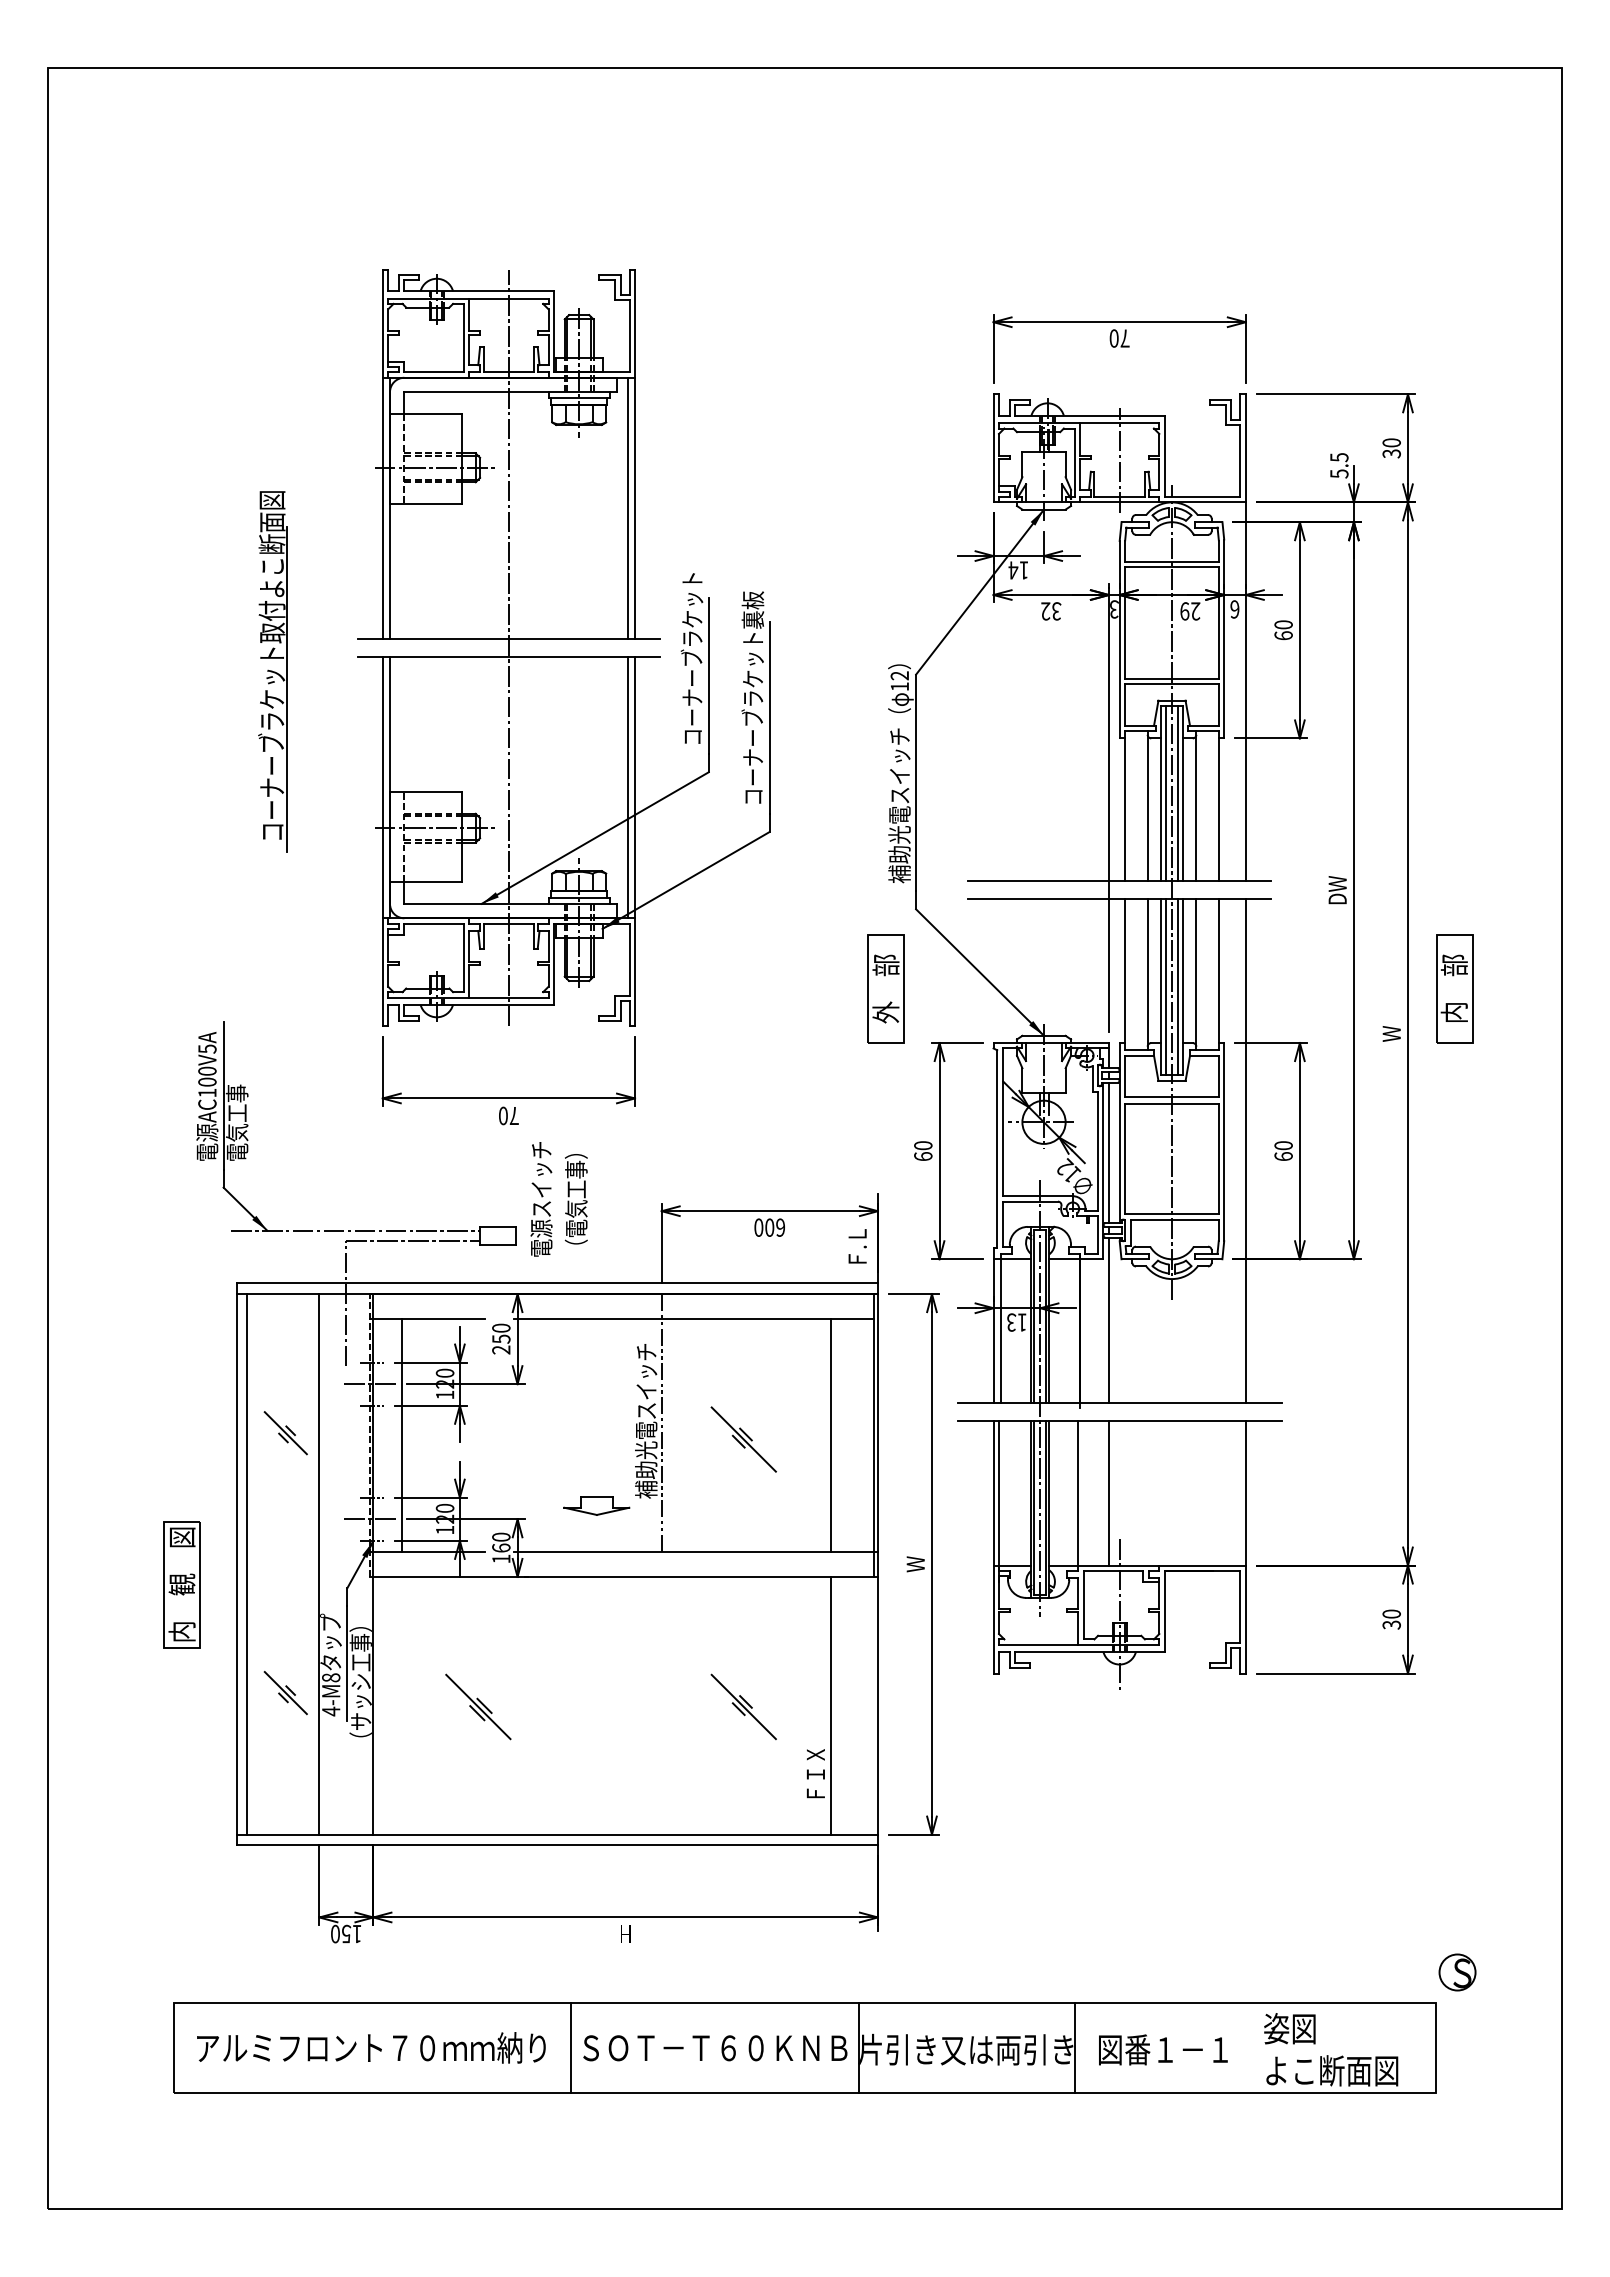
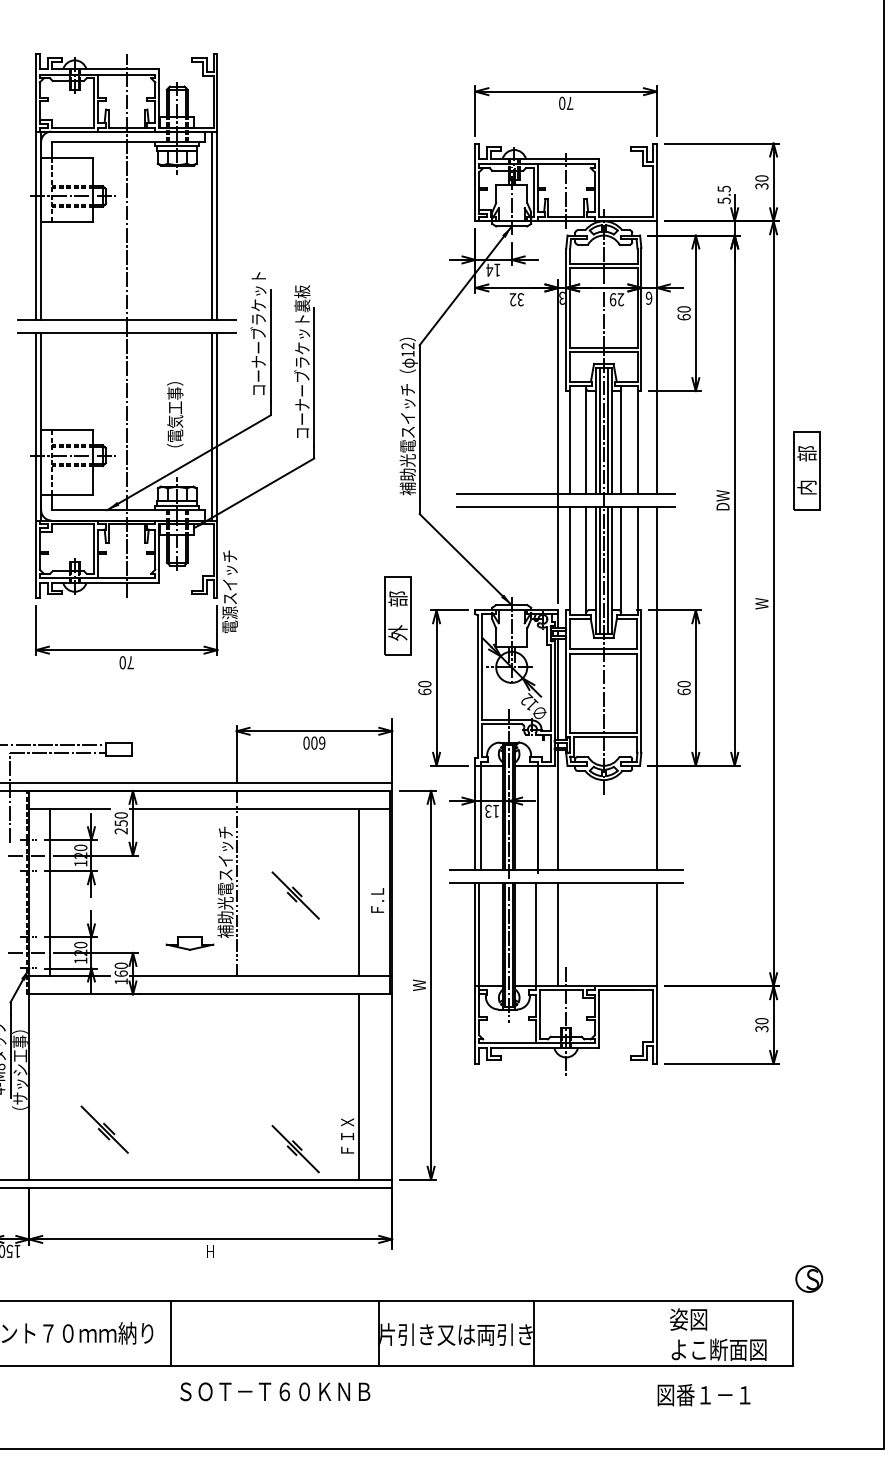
part: (885, 988) -> (397, 615), moved
part: (1454, 988) -> (807, 470), moved
text: (541, 1199) -> (230, 591), moved
text: (575, 1199) -> (174, 414), moved
text: (857, 1246) -> (377, 900), moved
part: (478, 1706) -> (104, 1129), moved
part: (743, 1706) -> (295, 1148), moved
text: (715, 2048) -> (275, 1391), moved
text: (1163, 2049) -> (704, 1394), moved

